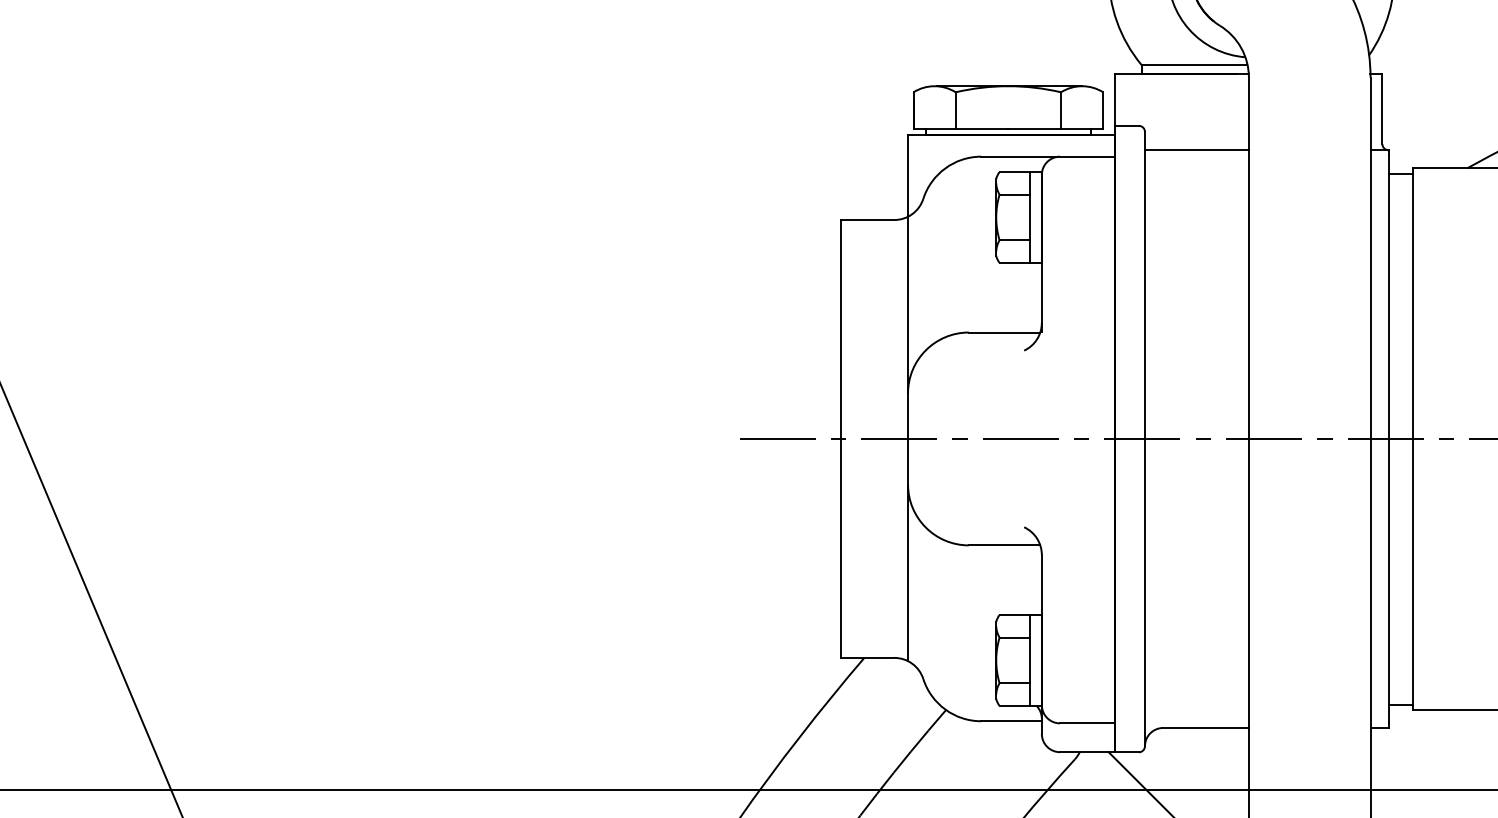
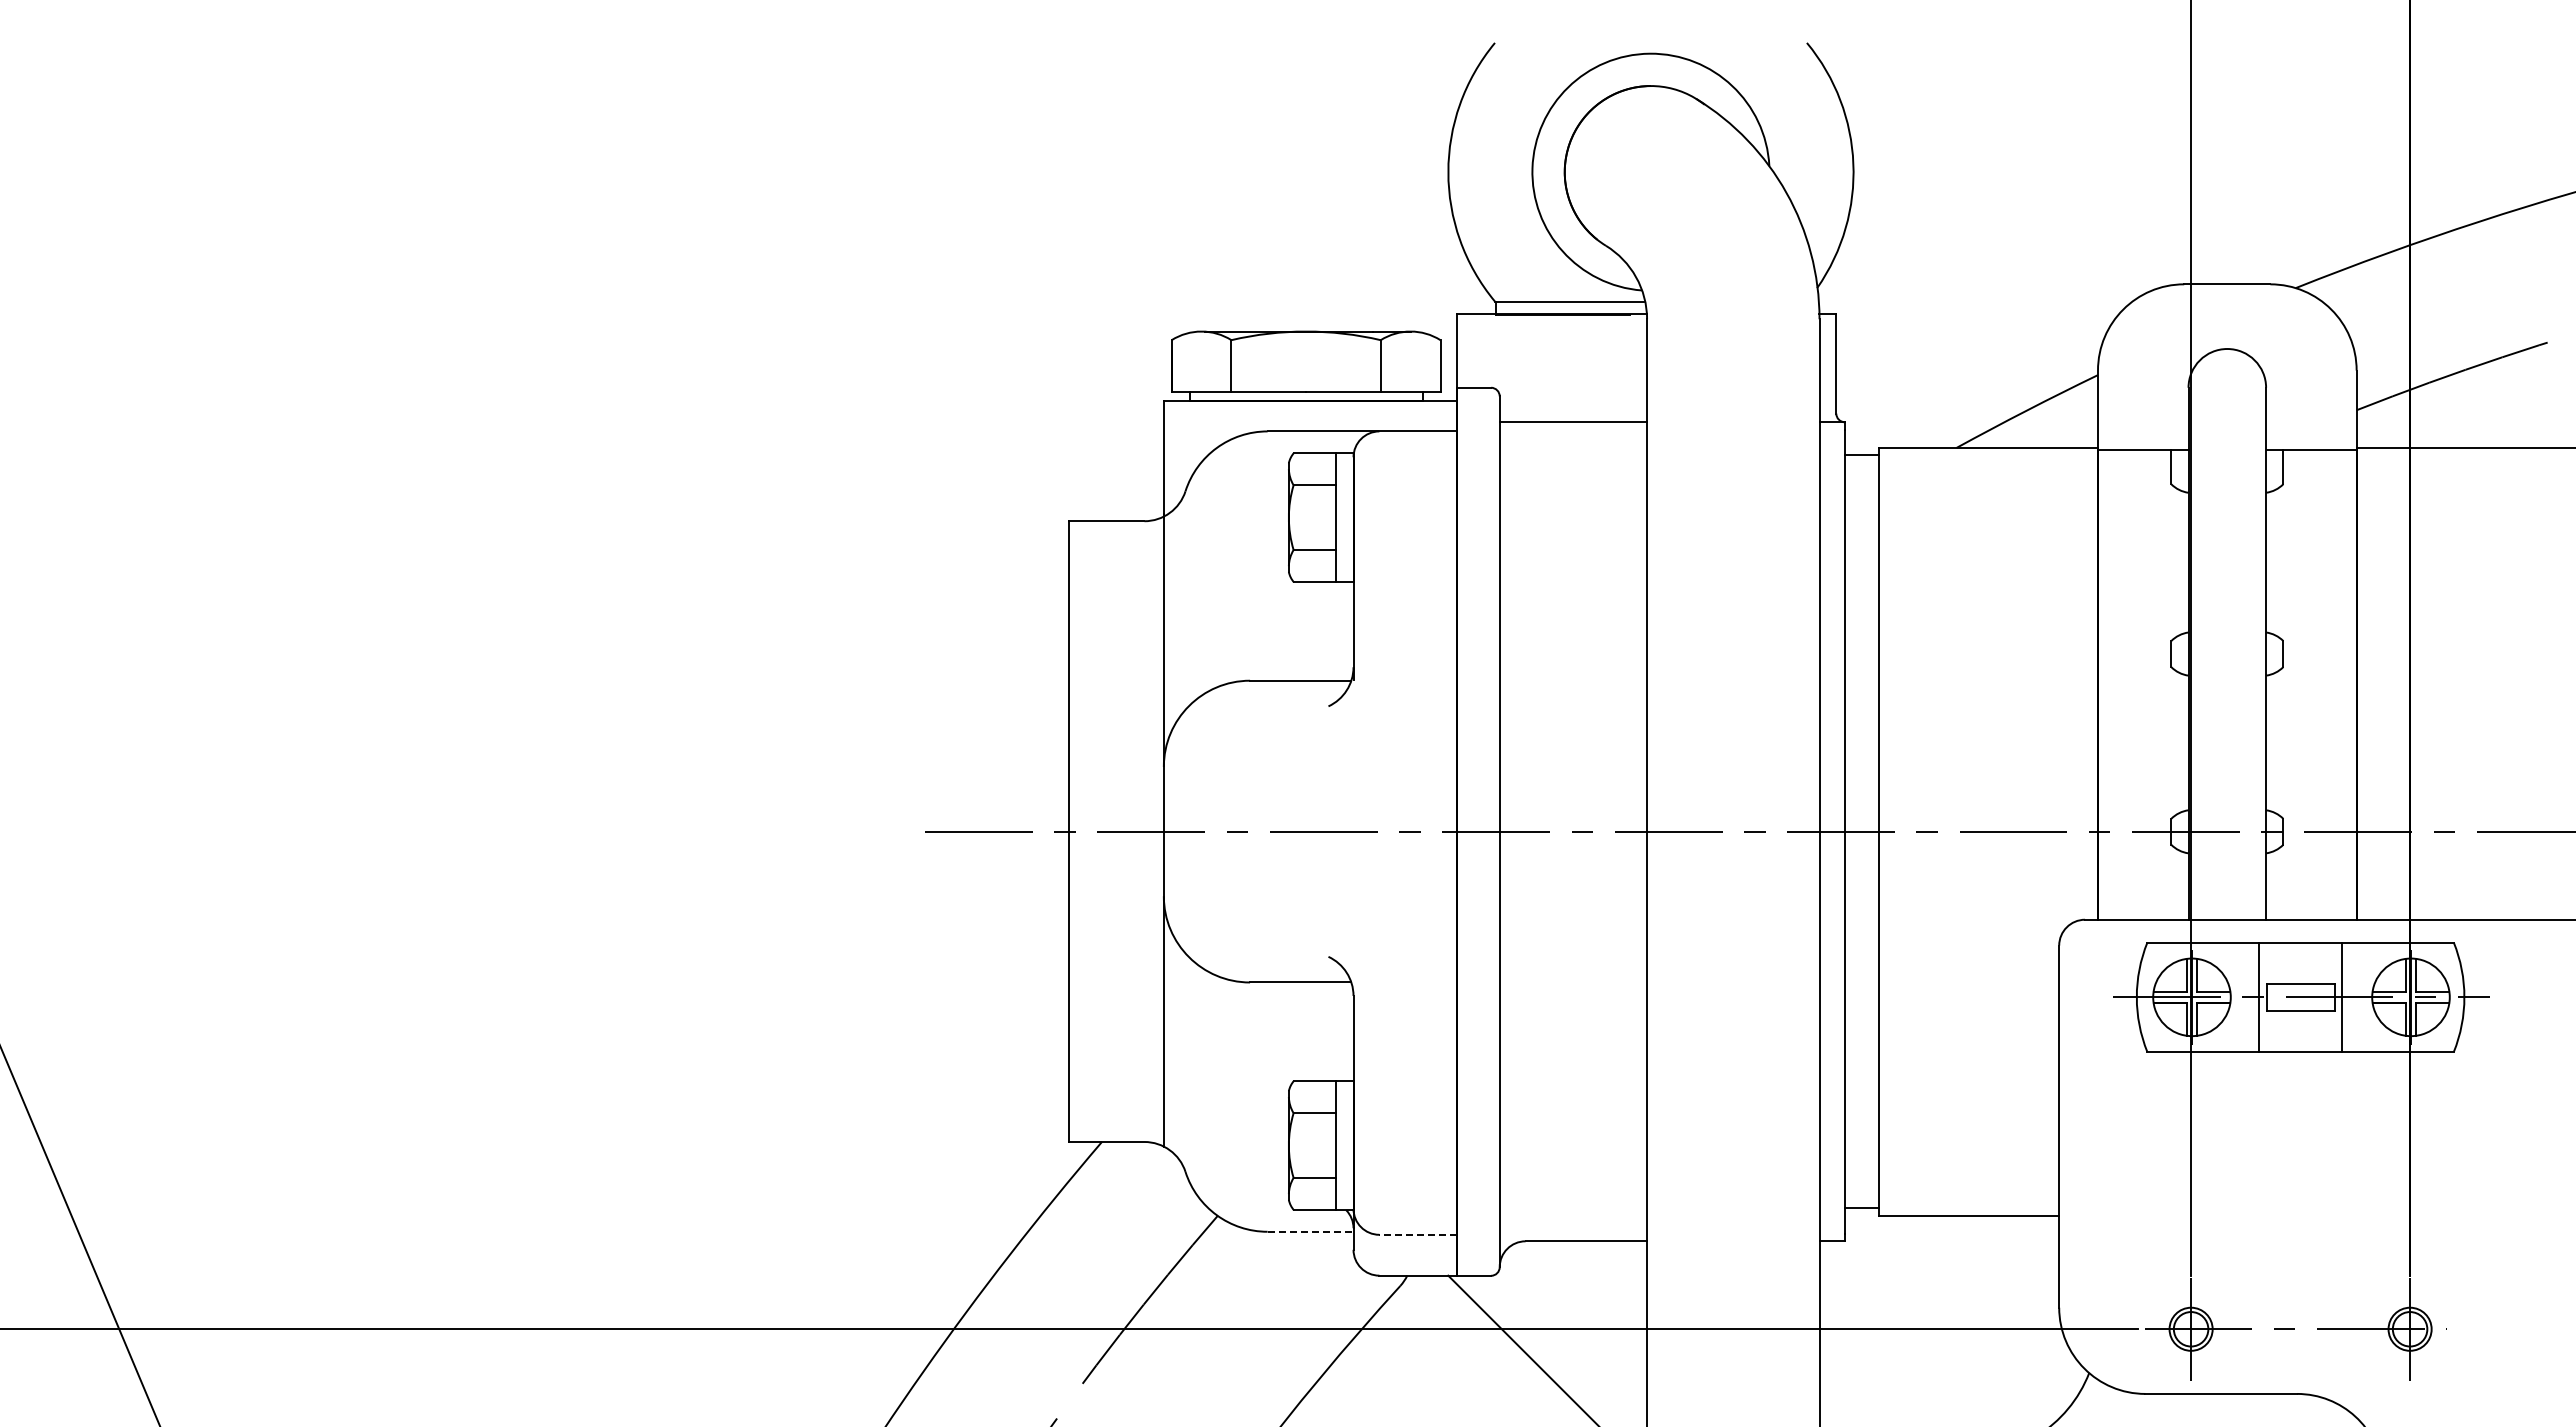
line: (1011, 721) -> (1310, 1231), solid -> dashed
line: (1087, 723) -> (1418, 1234), solid -> dashed

